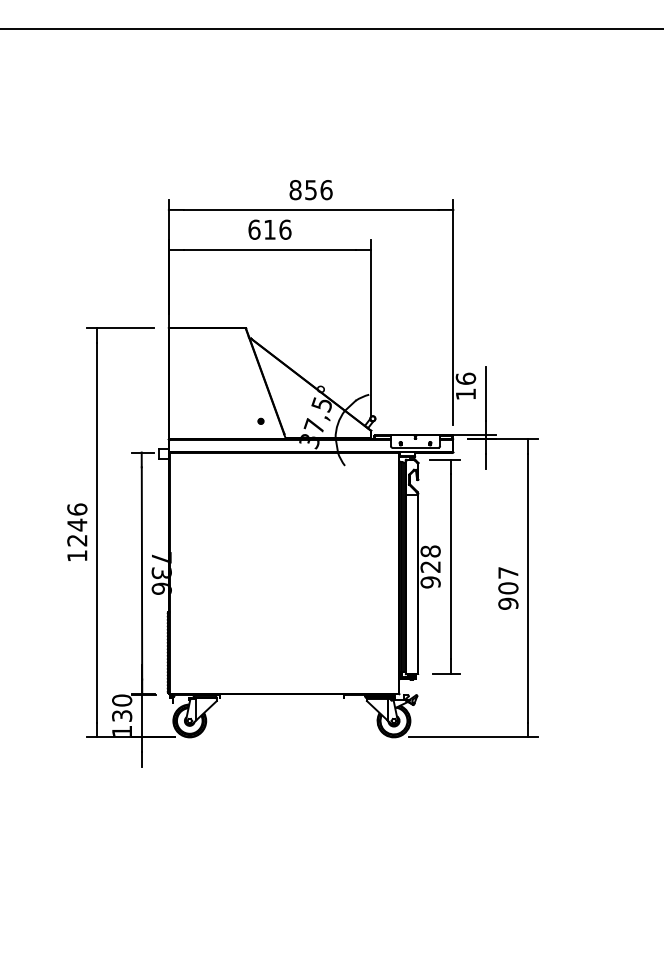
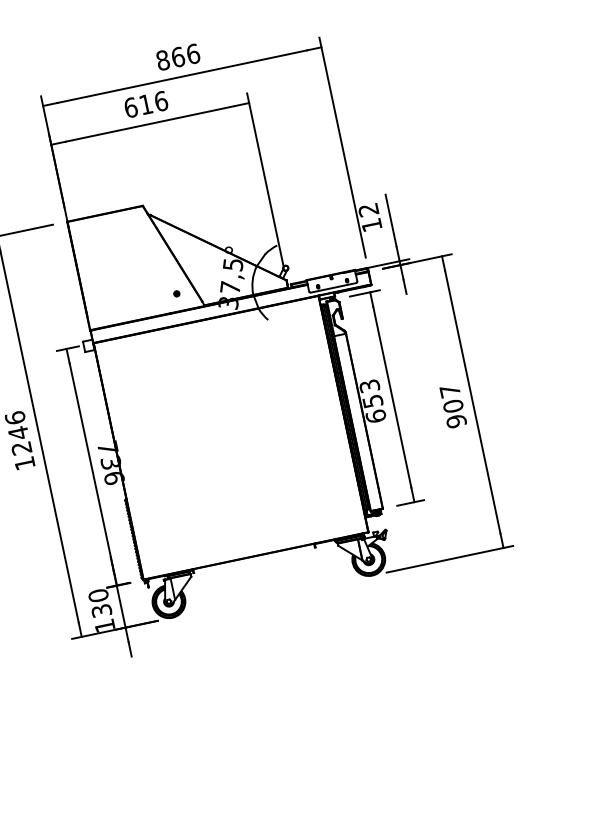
text: (311, 190) -> (178, 57), 856 -> 866
text: (465, 378) -> (368, 209), 16 -> 12
text: (430, 566) -> (372, 400), 928 -> 653

